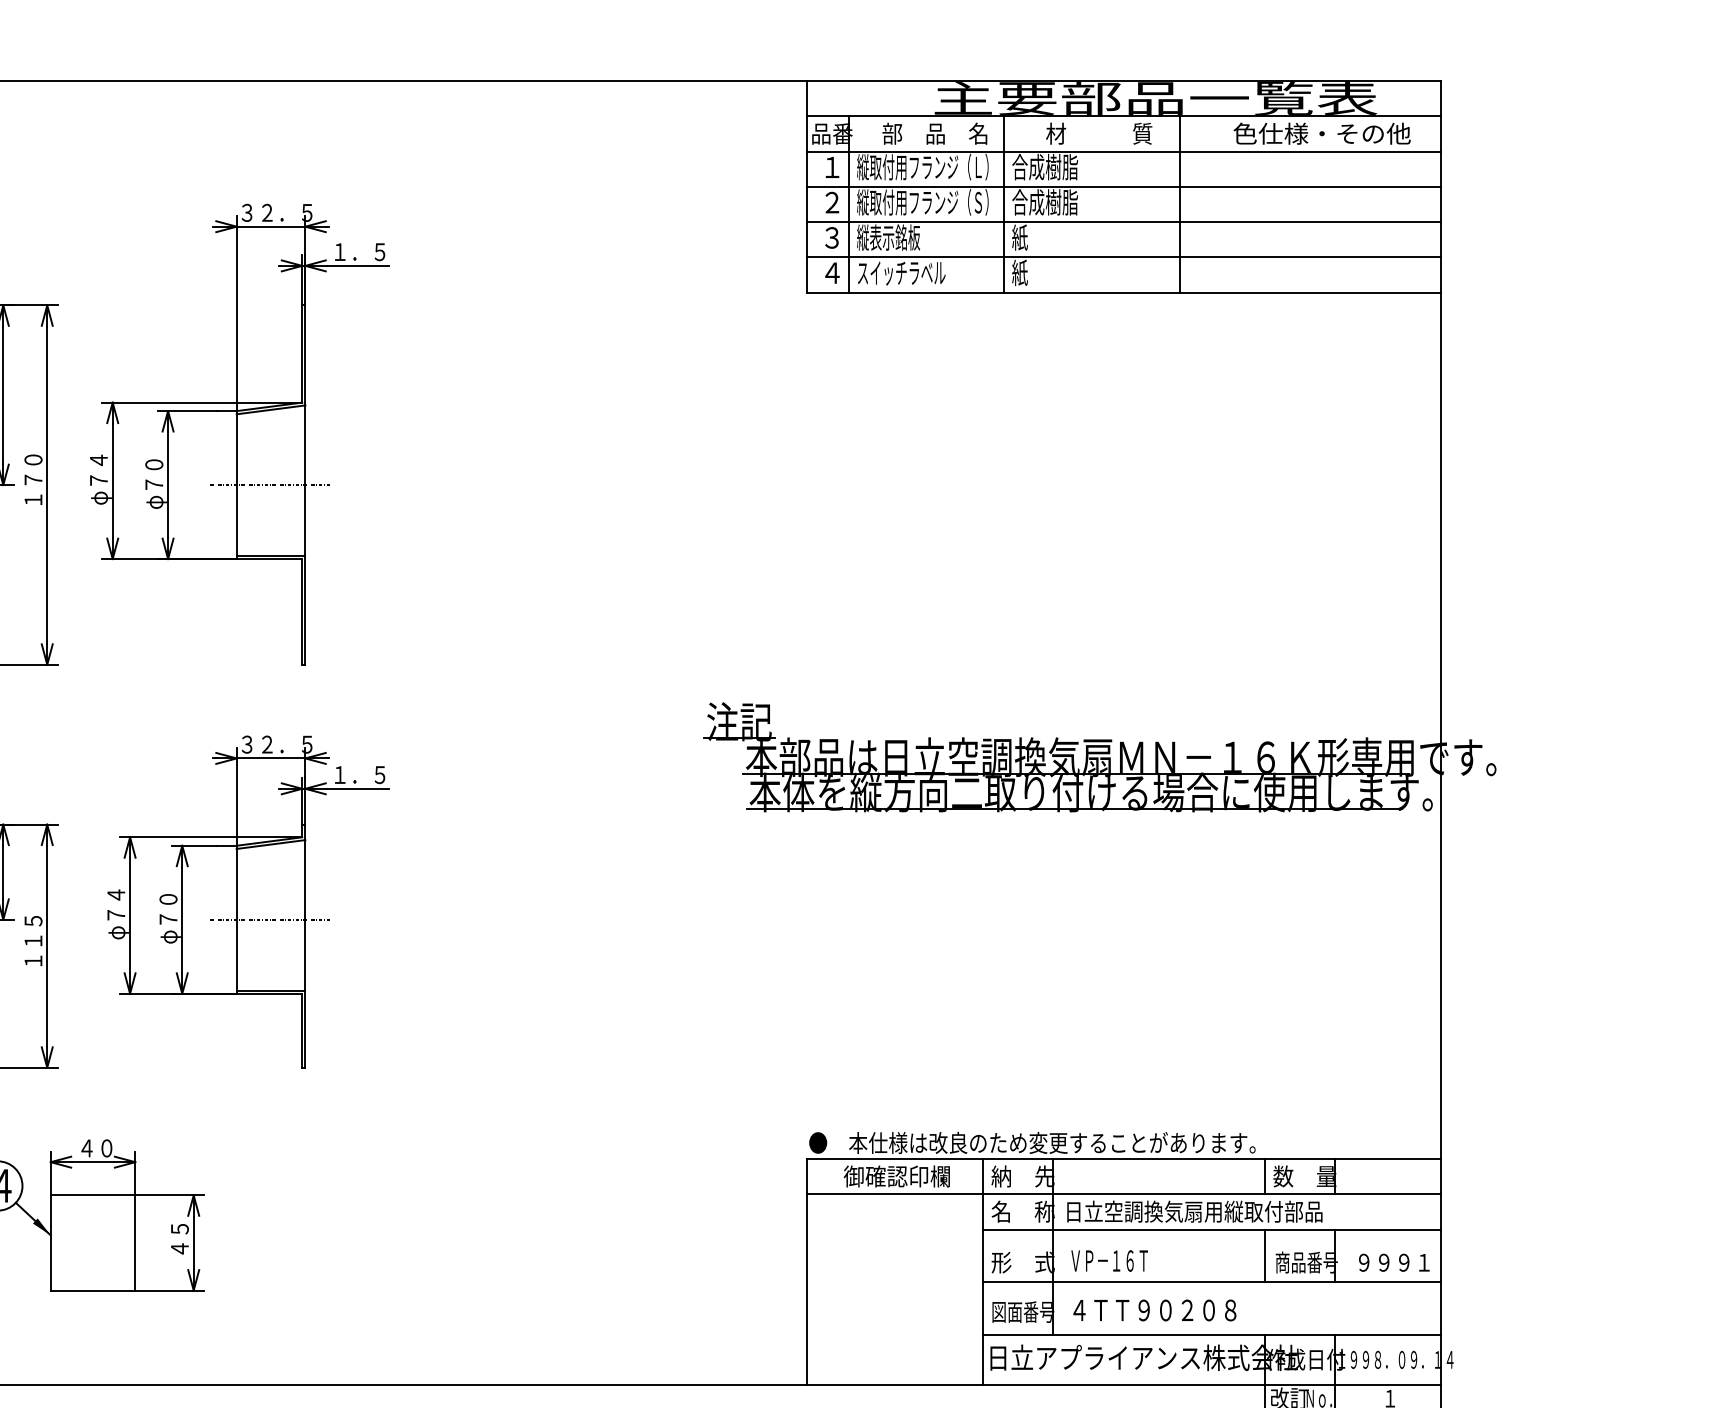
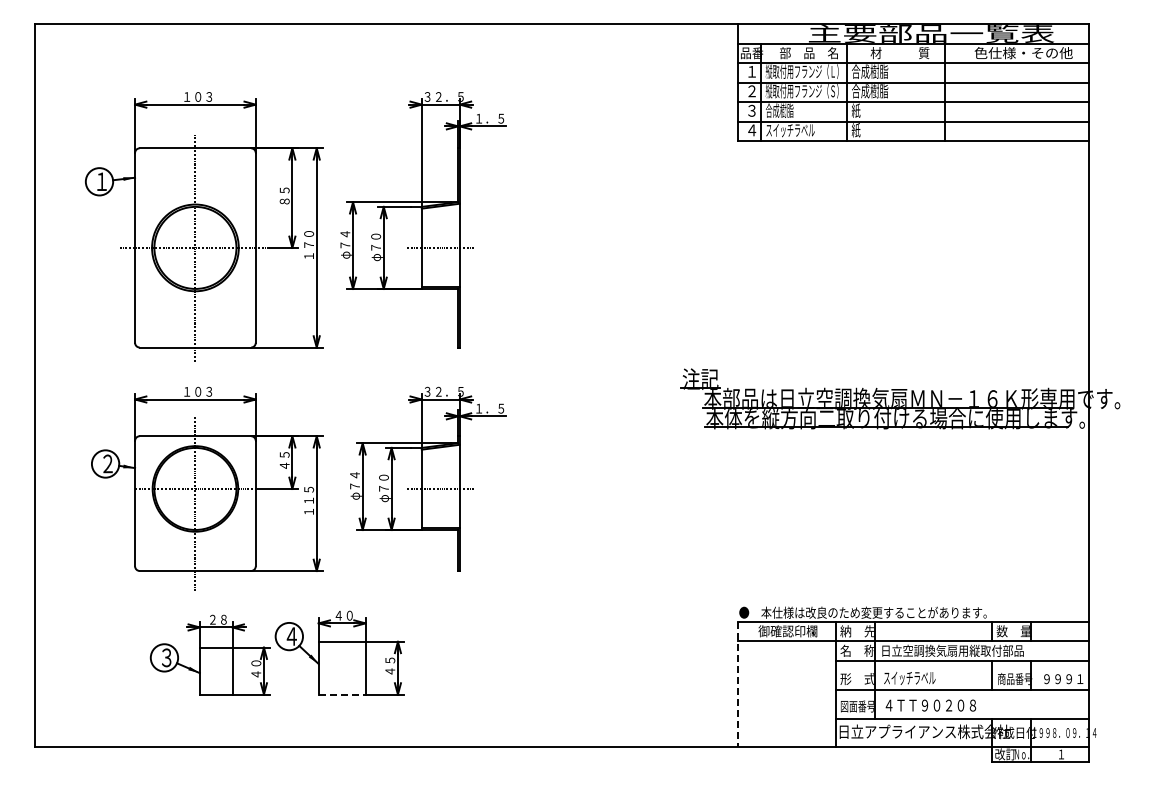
text: (887, 237) -> (782, 110), 縦表示銘板 -> 合成樹脂
text: (1116, 1261) -> (909, 678), ＶＰ－１６Ｔ -> スイッチラベル
line: (806, 1272) -> (737, 684), solid -> dashed
line: (93, 1290) -> (342, 694), solid -> dashed

